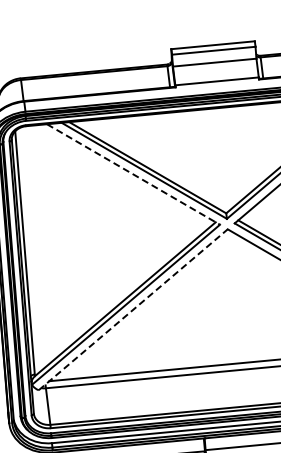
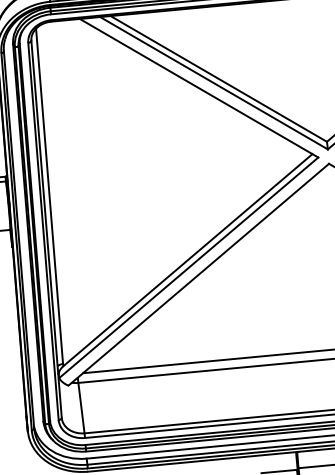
line: (133, 174) -> (199, 88), dashed -> solid
line: (133, 309) -> (199, 274), dashed -> solid

